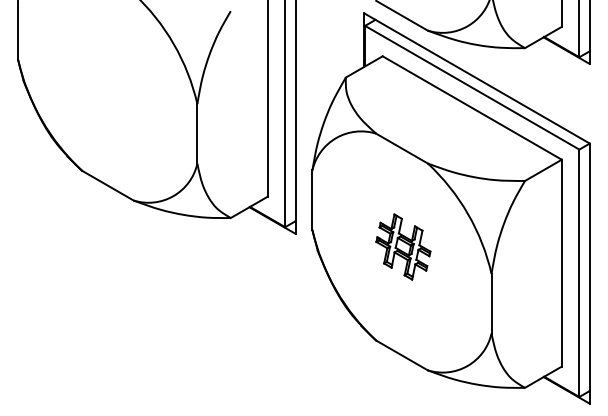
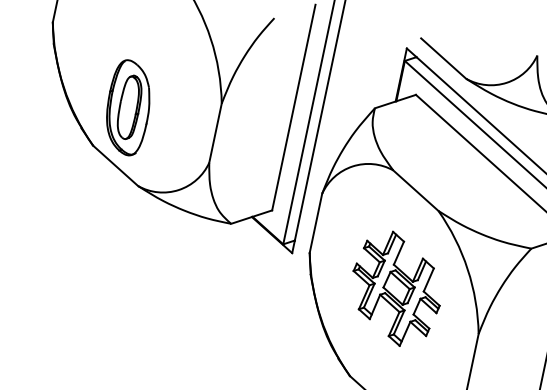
part: (107, 126) -> (127, 107), added
part: (403, 246) -> (396, 288), size x1.67

